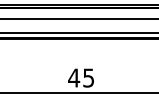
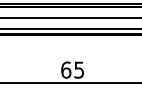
text: (73, 77) -> (65, 69), 45 -> 65

